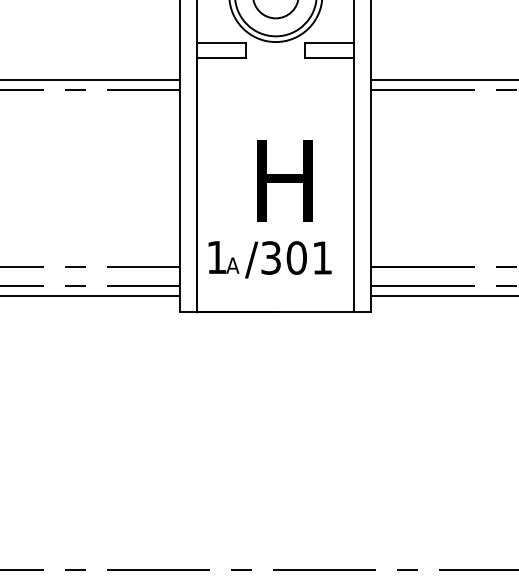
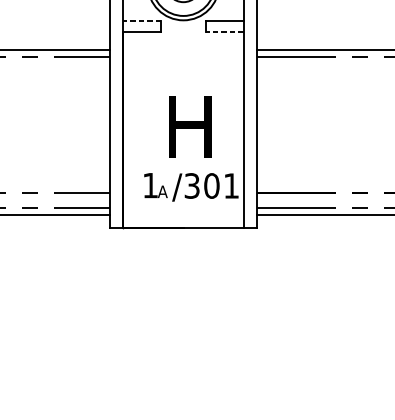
line: (221, 42) -> (141, 20), solid -> dashed
line: (329, 57) -> (224, 32), solid -> dashed
text: (269, 259) -> (190, 187), moved

